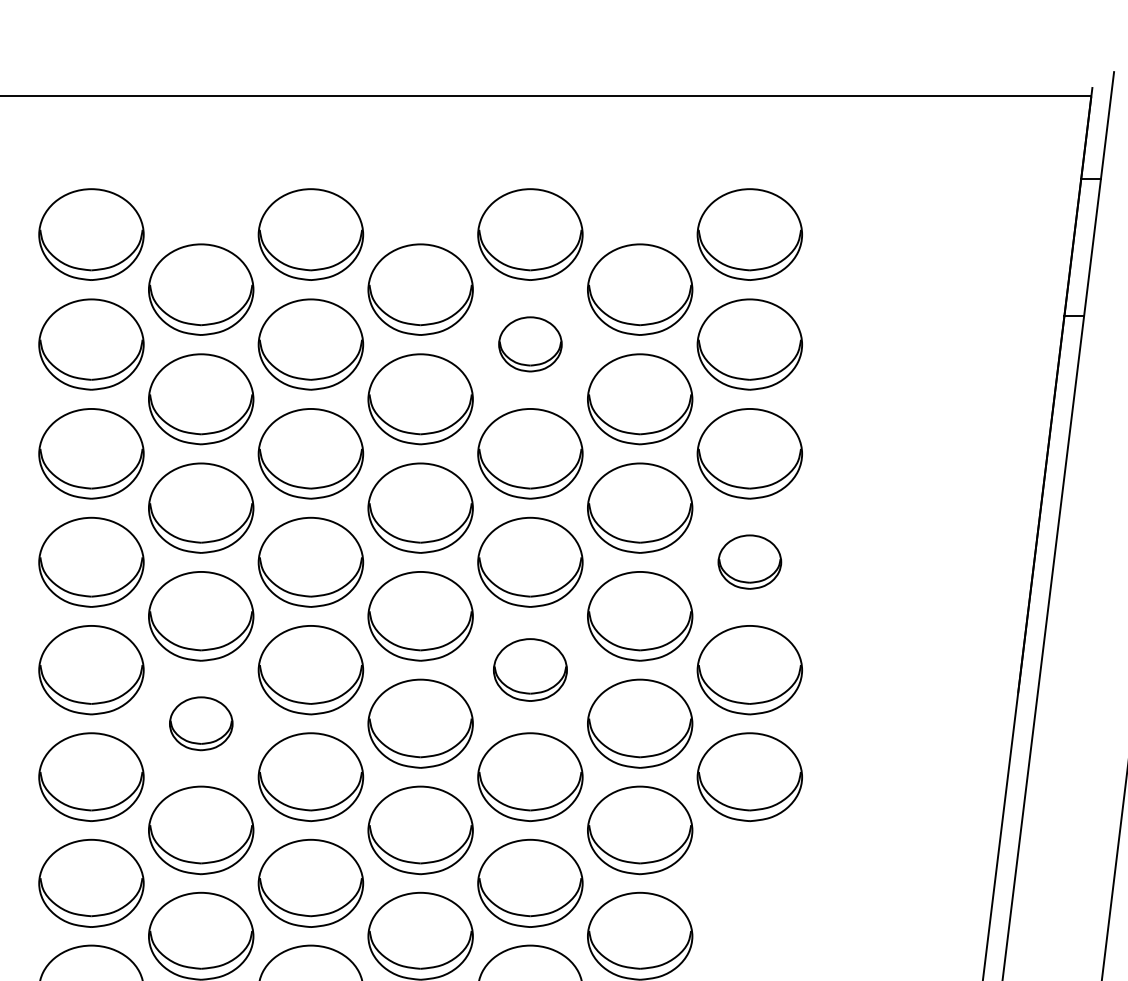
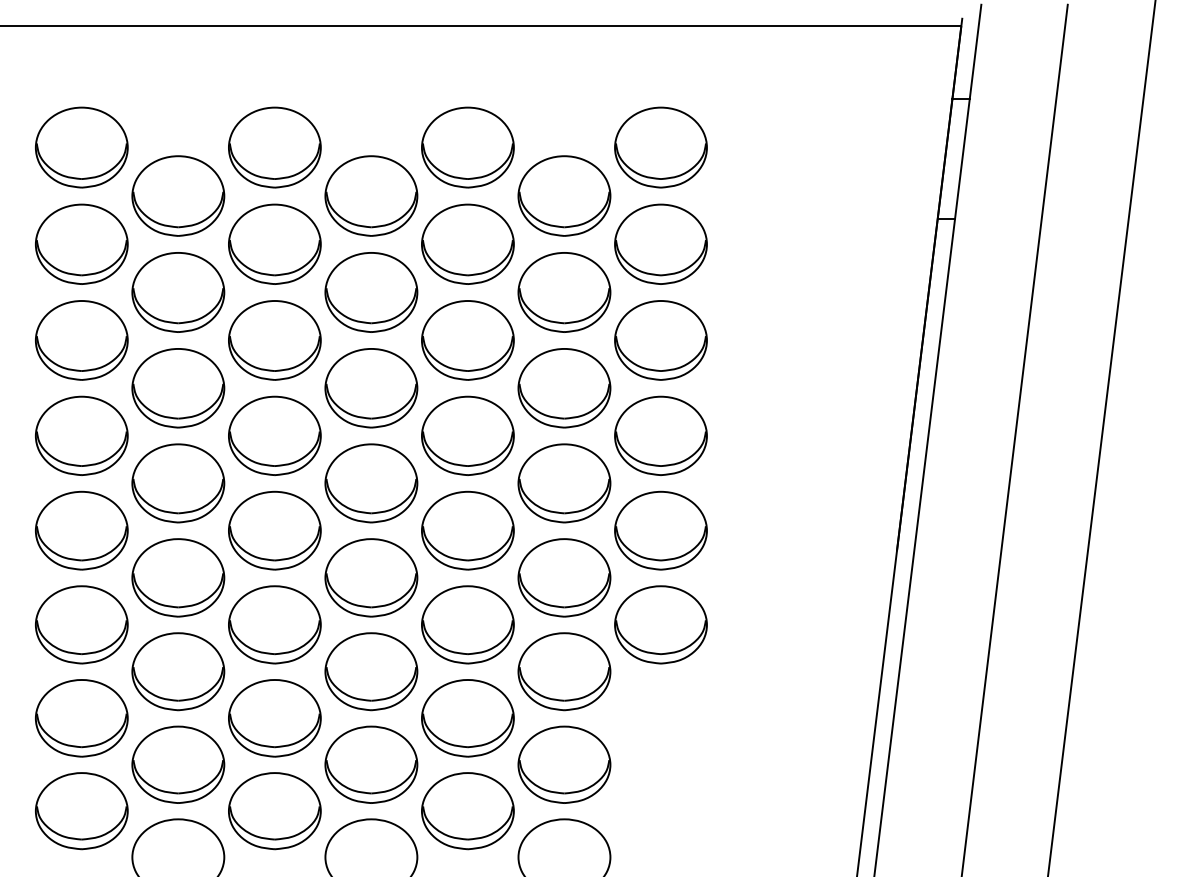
part: (529, 343) -> (467, 243), size x1.67
part: (749, 561) -> (660, 435), size x1.67
part: (529, 669) -> (467, 530), size x1.43
part: (201, 723) -> (178, 577), size x1.67

